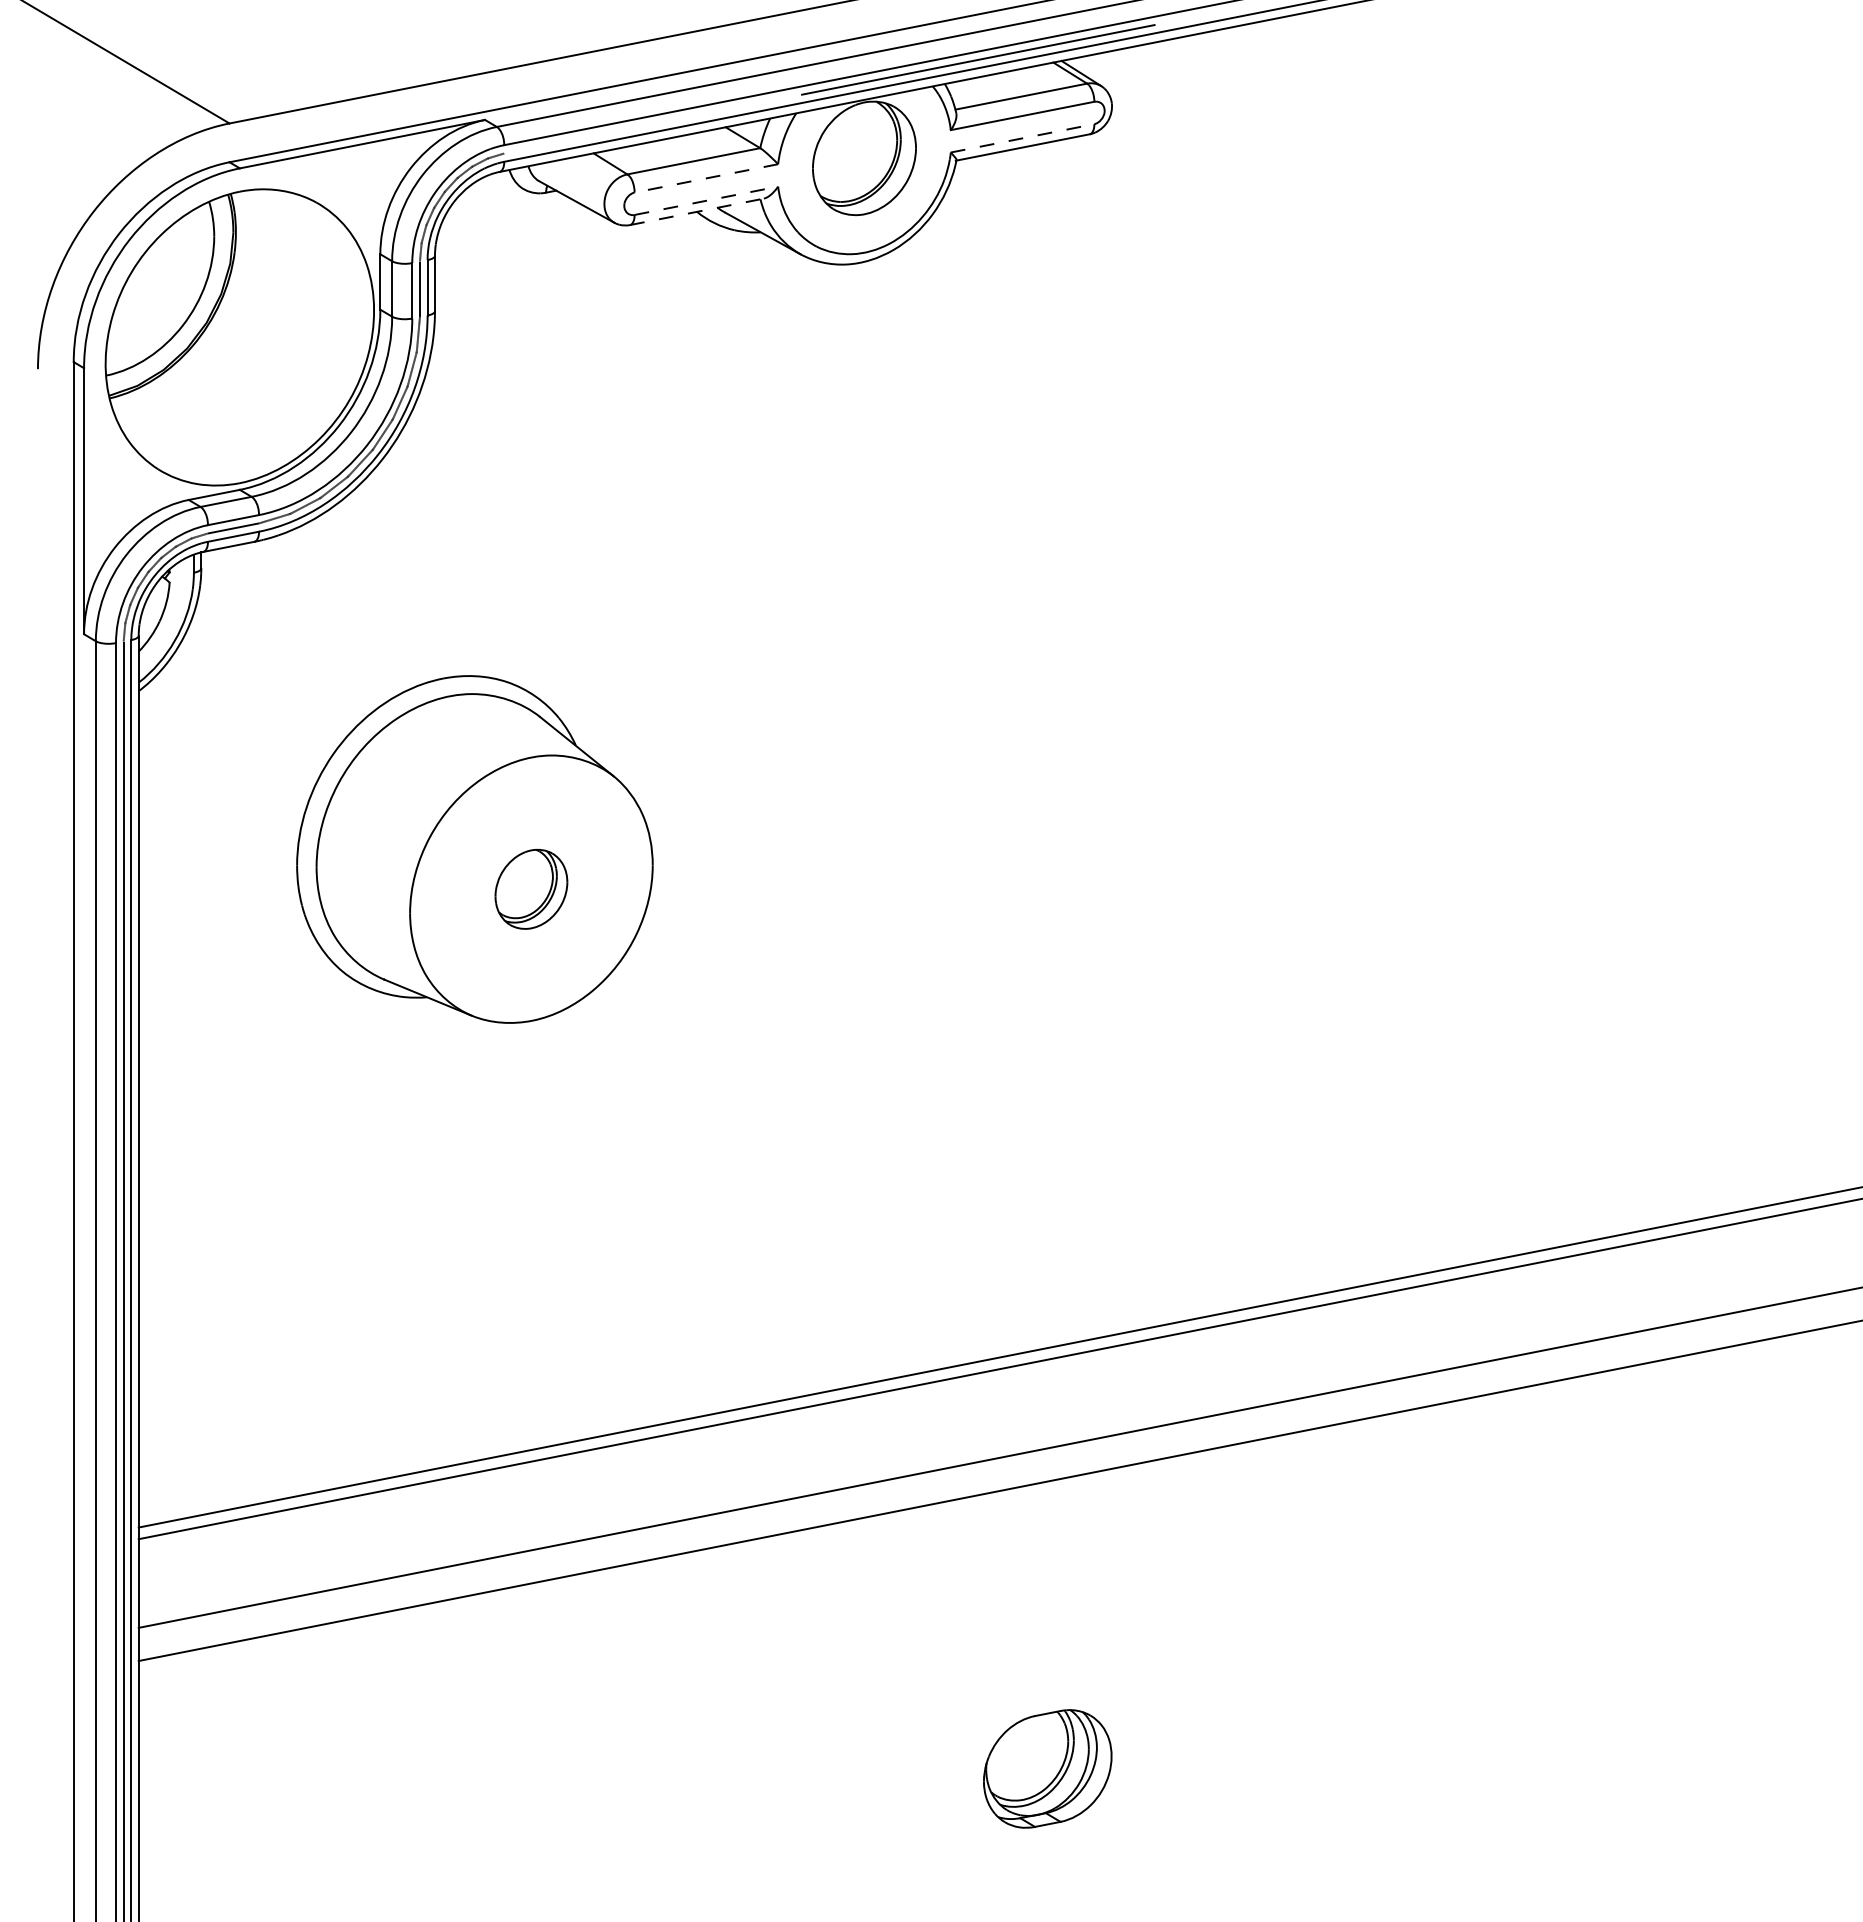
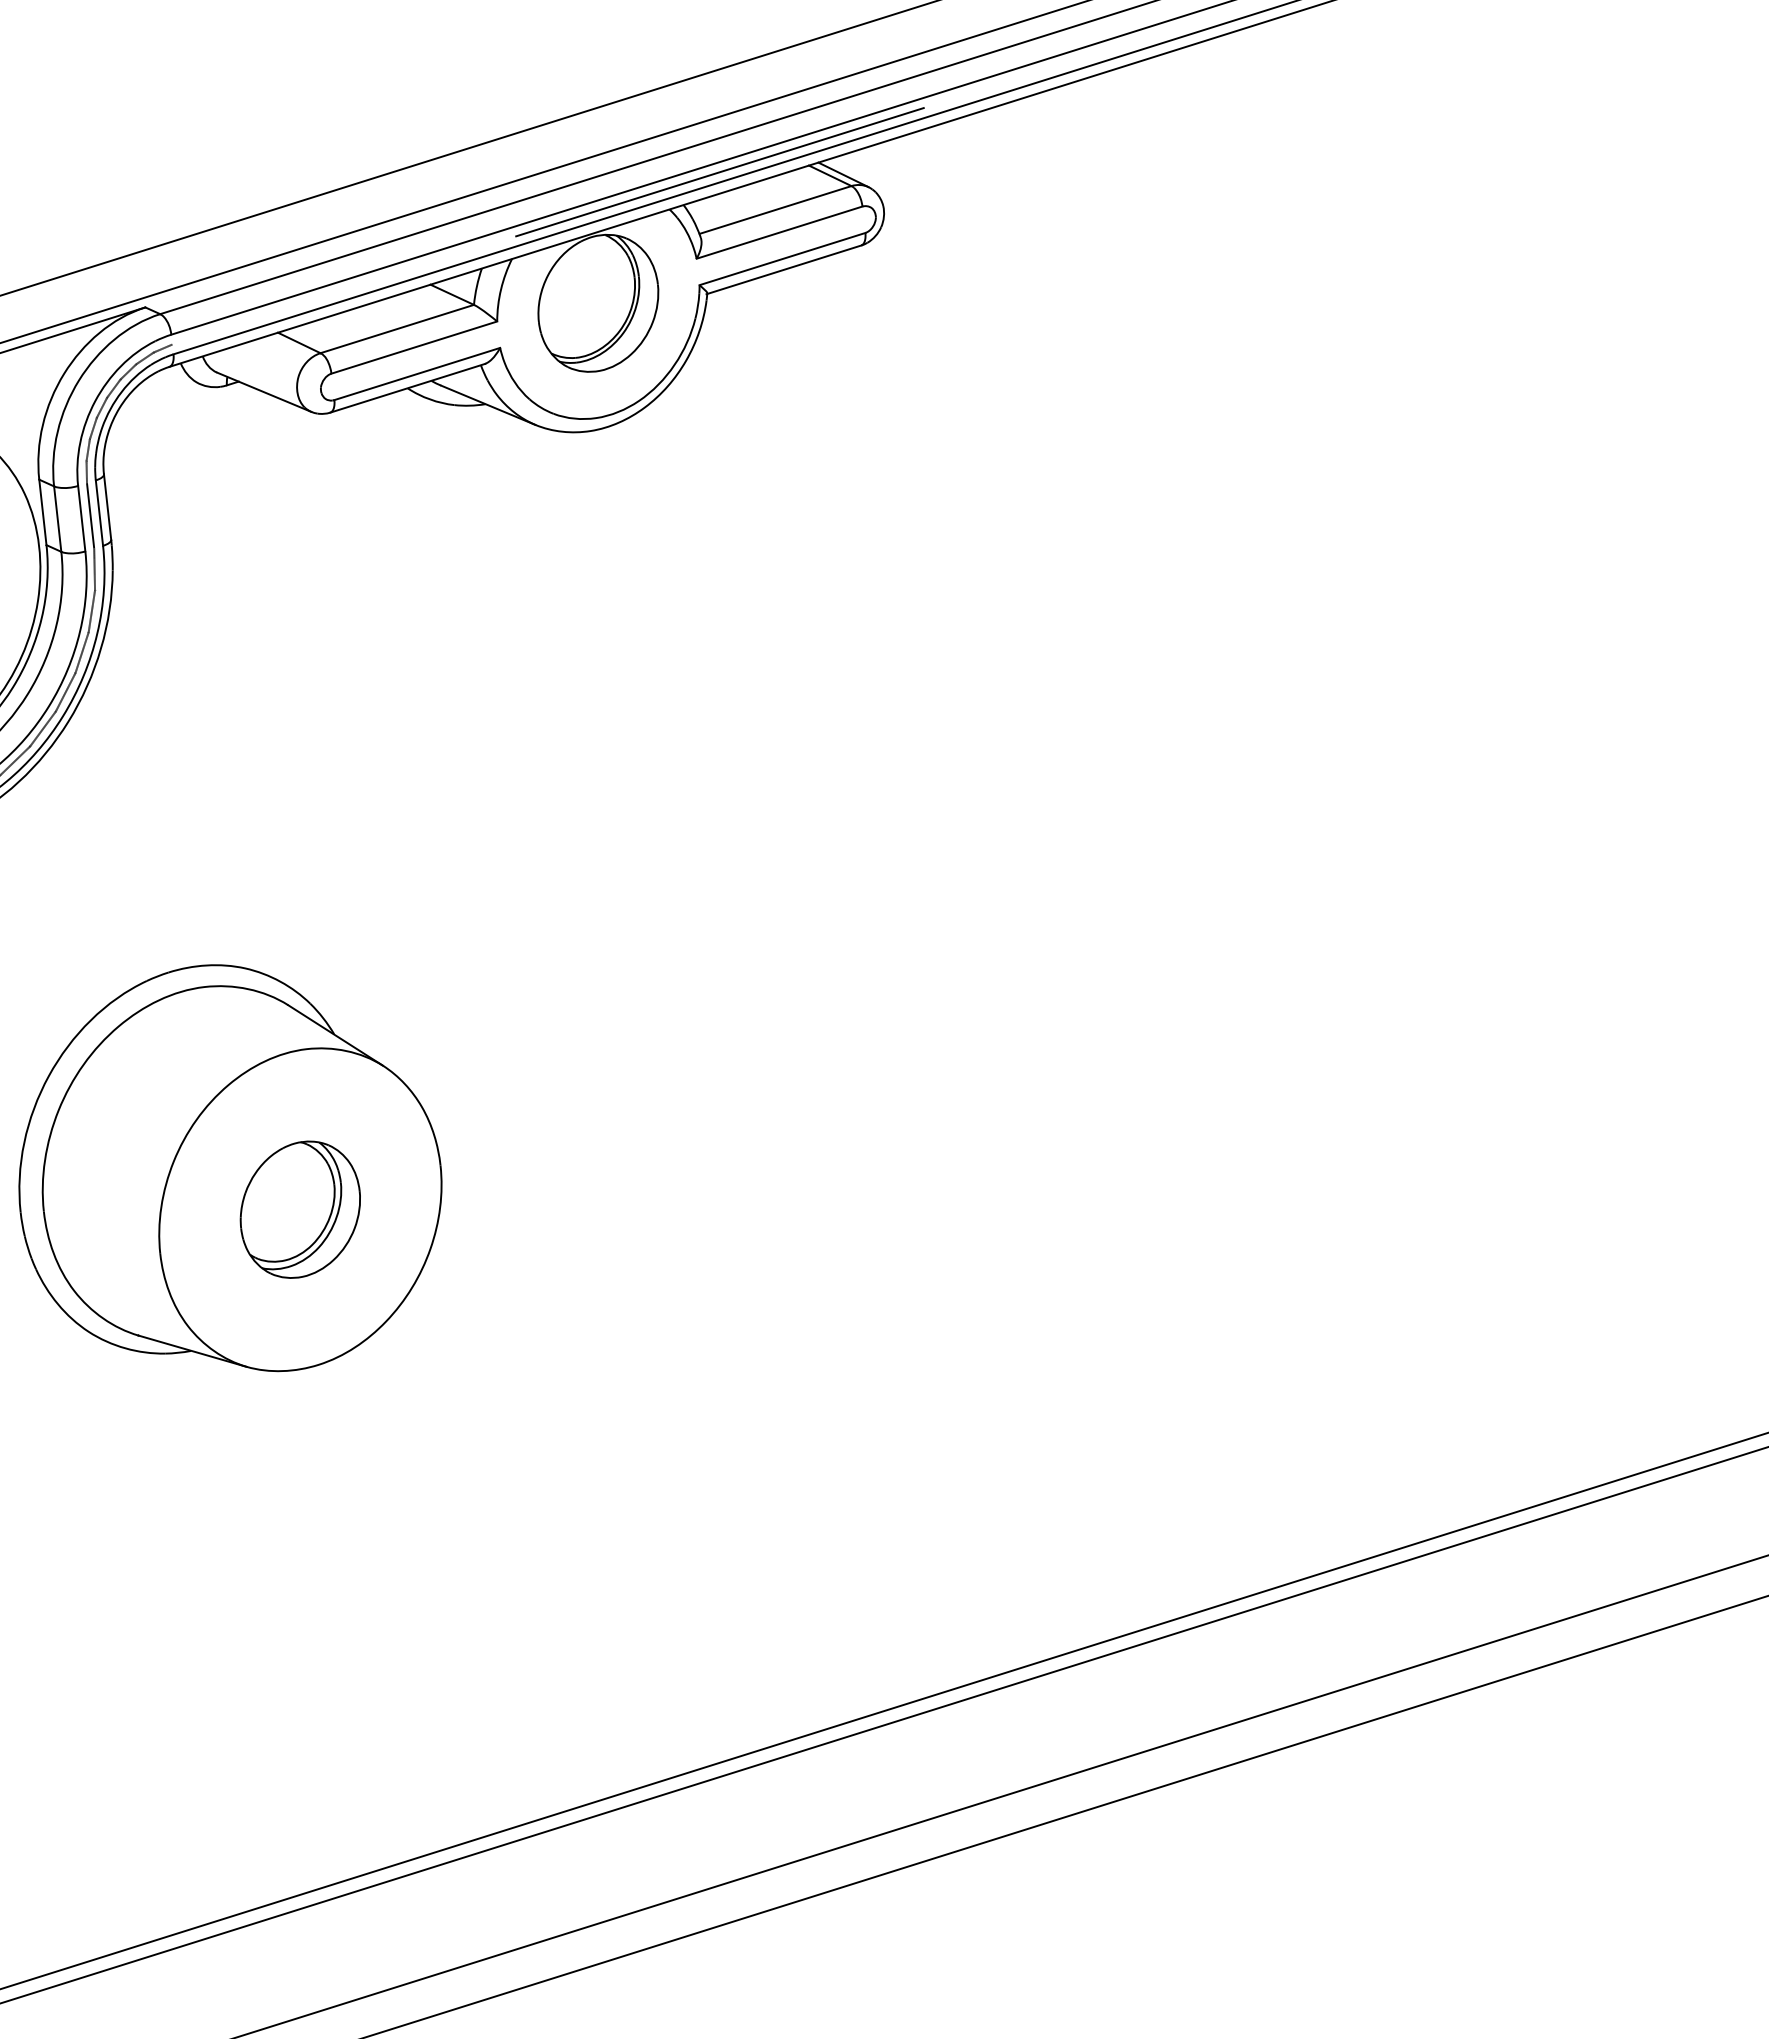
line: (1023, 138) -> (783, 259), dashed -> solid
line: (705, 178) -> (413, 347), dashed -> solid
line: (706, 200) -> (417, 373), dashed -> solid
line: (697, 211) -> (408, 387), dashed -> solid
part: (531, 889) -> (300, 1209), size x1.43

